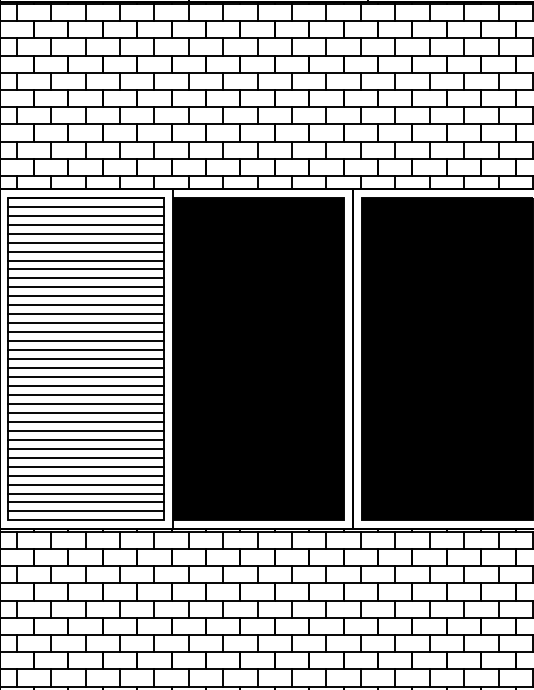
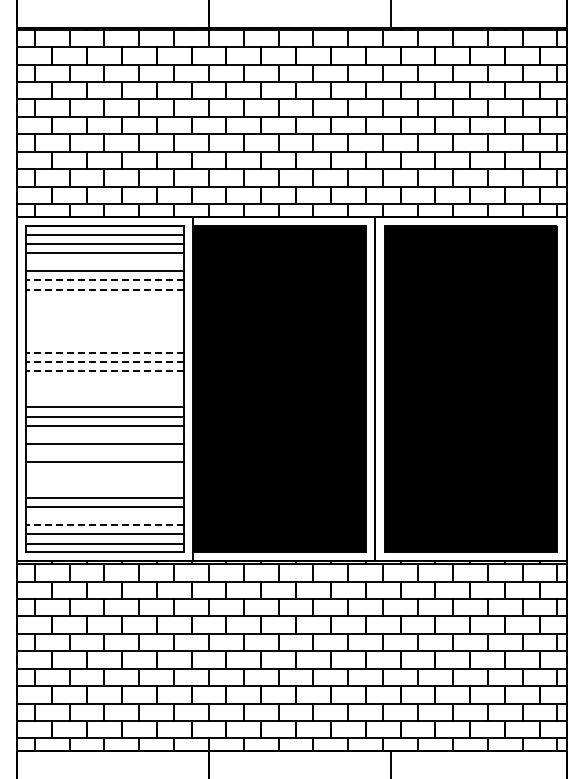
line: (86, 233) -> (105, 262), removed
line: (86, 251) -> (105, 280), solid -> dashed
line: (86, 260) -> (105, 289), solid -> dashed
line: (86, 269) -> (105, 298), removed
line: (86, 278) -> (105, 307), removed
line: (86, 287) -> (105, 316), removed
line: (86, 296) -> (105, 325), removed
line: (86, 304) -> (105, 334), removed
line: (86, 313) -> (105, 343), removed
line: (86, 323) -> (105, 353), solid -> dashed
line: (86, 332) -> (105, 362), solid -> dashed
line: (86, 341) -> (105, 371), solid -> dashed
line: (86, 350) -> (105, 380), removed
line: (86, 359) -> (105, 389), removed
line: (86, 368) -> (105, 398), removed
line: (86, 403) -> (105, 434), removed
line: (86, 421) -> (105, 452), removed
line: (86, 439) -> (105, 470), removed
line: (86, 449) -> (105, 480), removed
line: (86, 458) -> (105, 489), removed
line: (86, 484) -> (105, 516), removed
line: (86, 493) -> (105, 525), solid -> dashed

